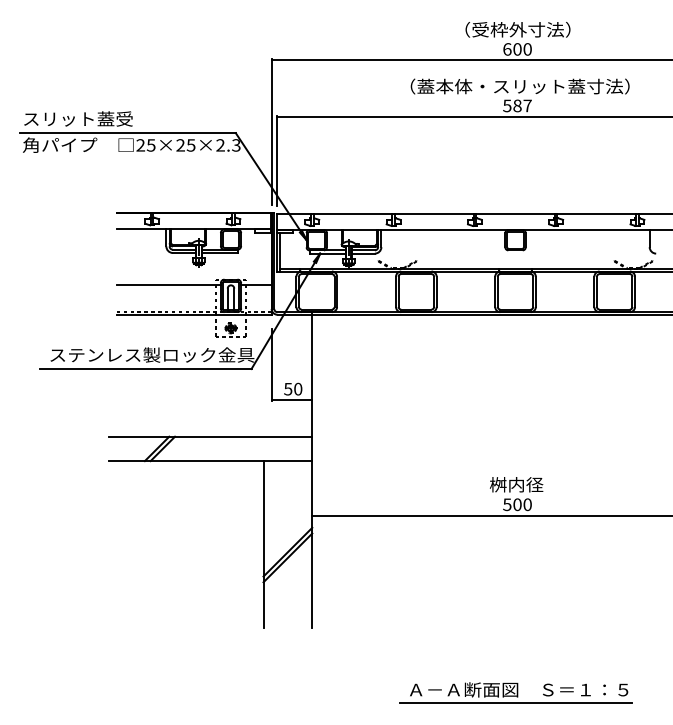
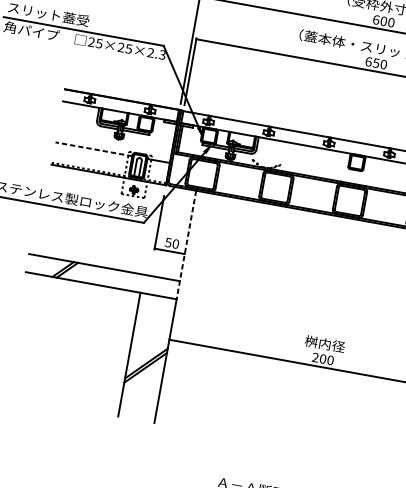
text: (517, 105) -> (376, 62), 587 -> 650
line: (169, 284) -> (94, 149), solid -> dashed
line: (312, 388) -> (186, 245), solid -> dashed
text: (507, 504) -> (315, 357), 500 -> 200

